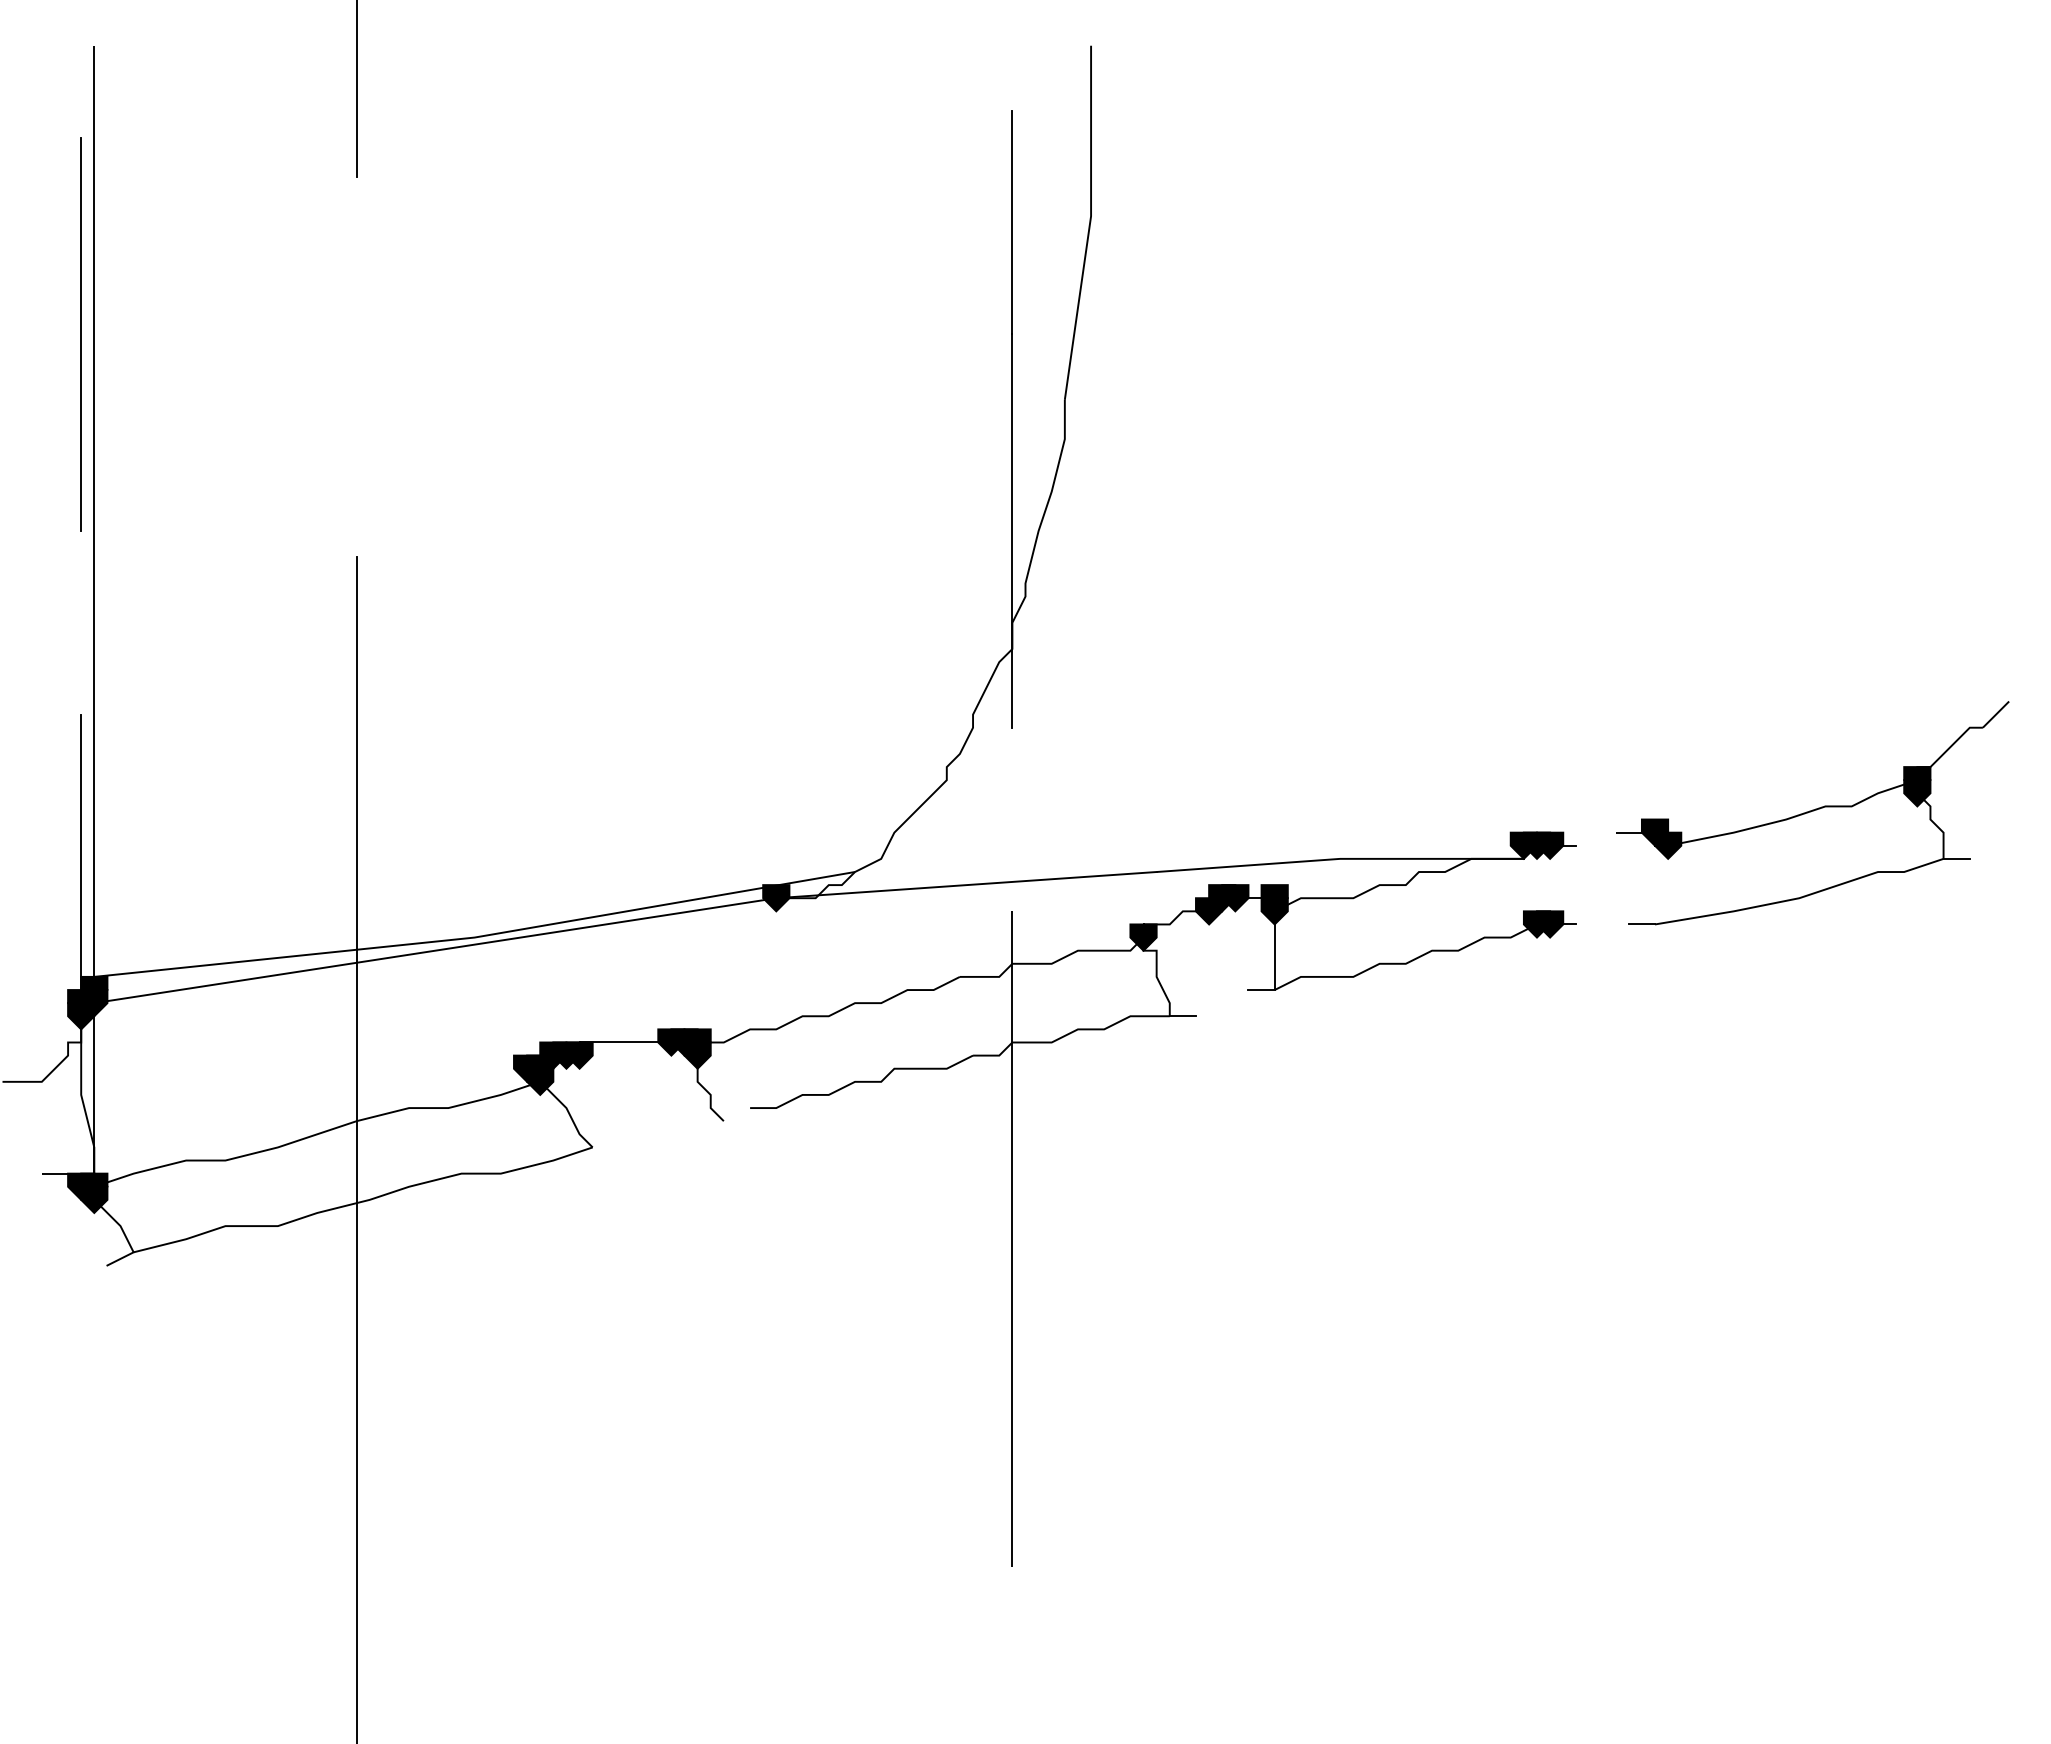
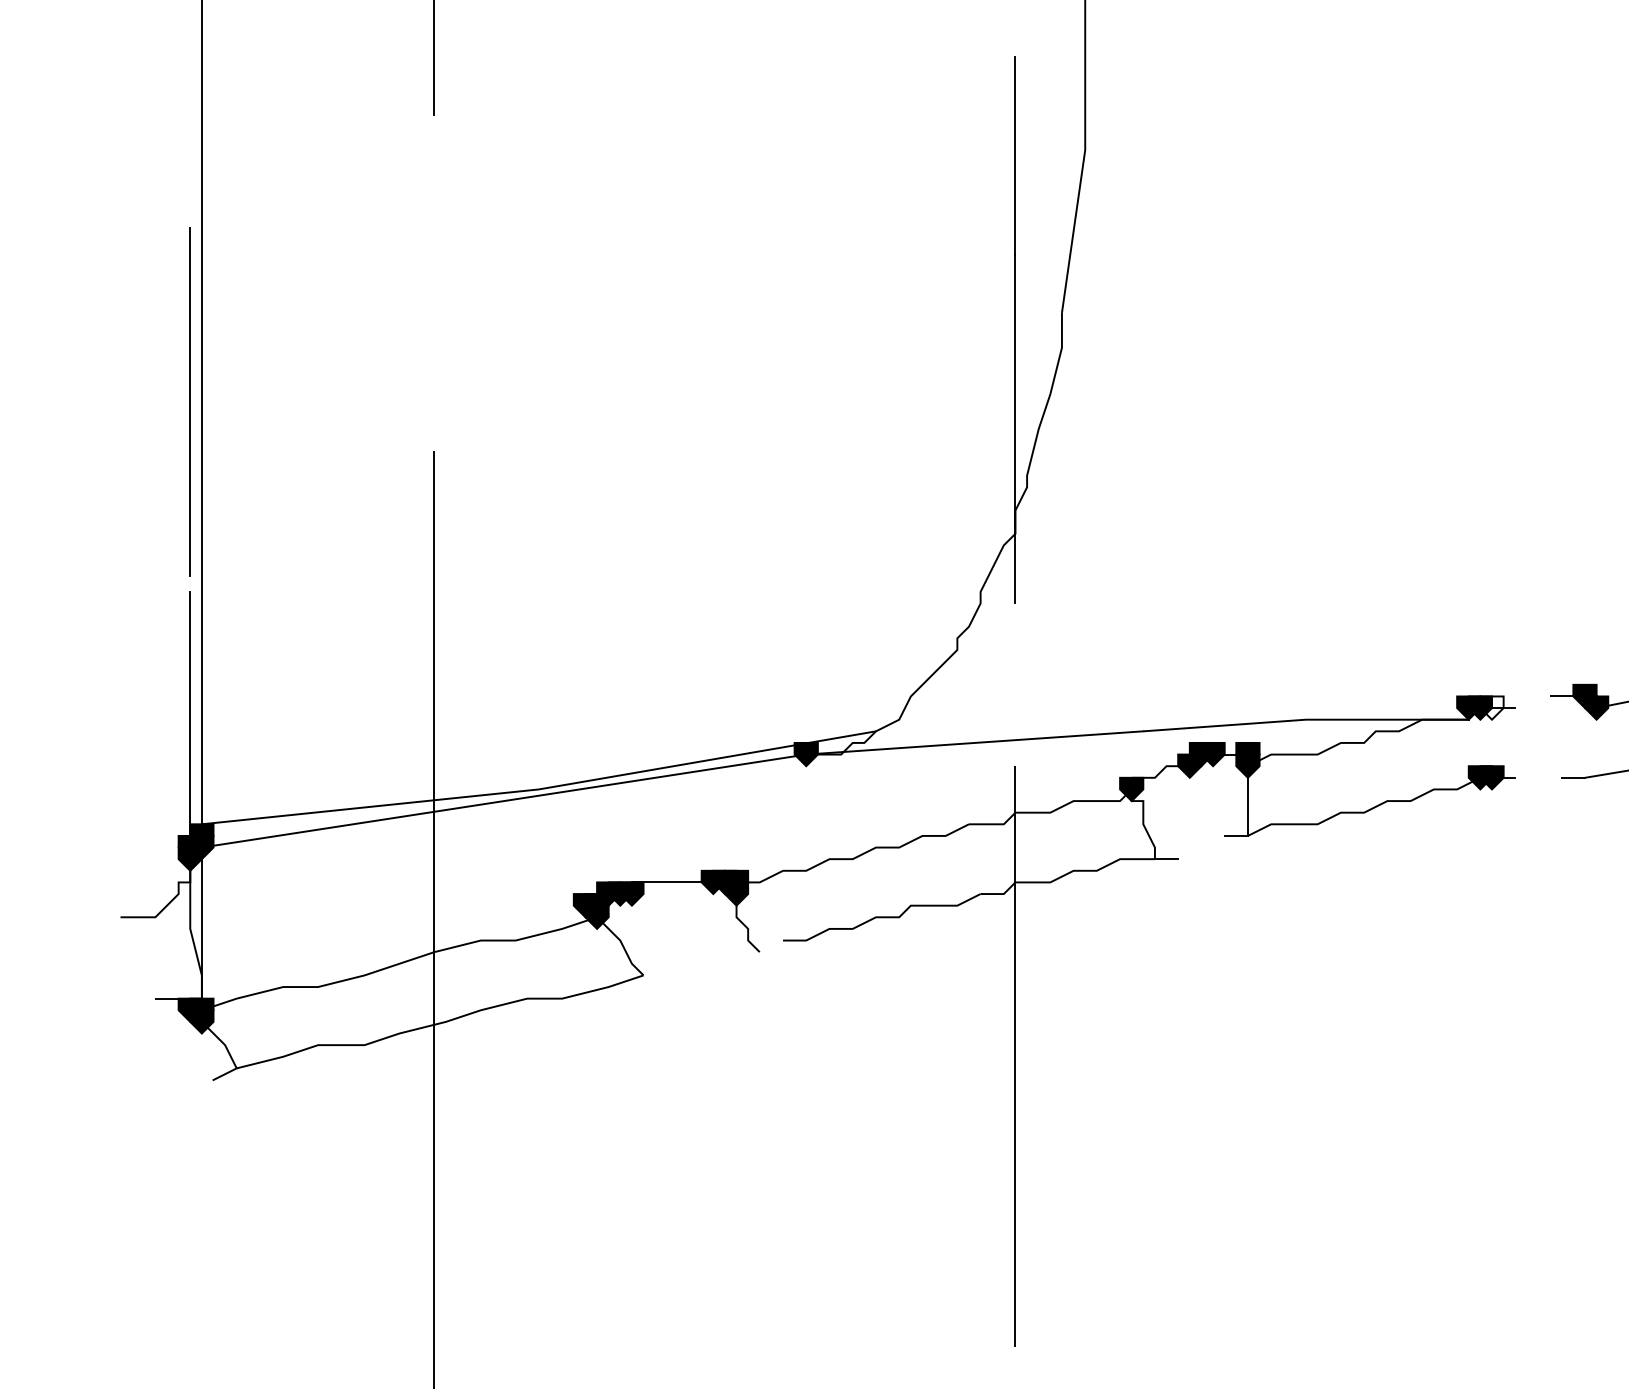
line: (80, 334) -> (189, 402), moved
fill: (1549, 845) -> (1491, 707), removed

